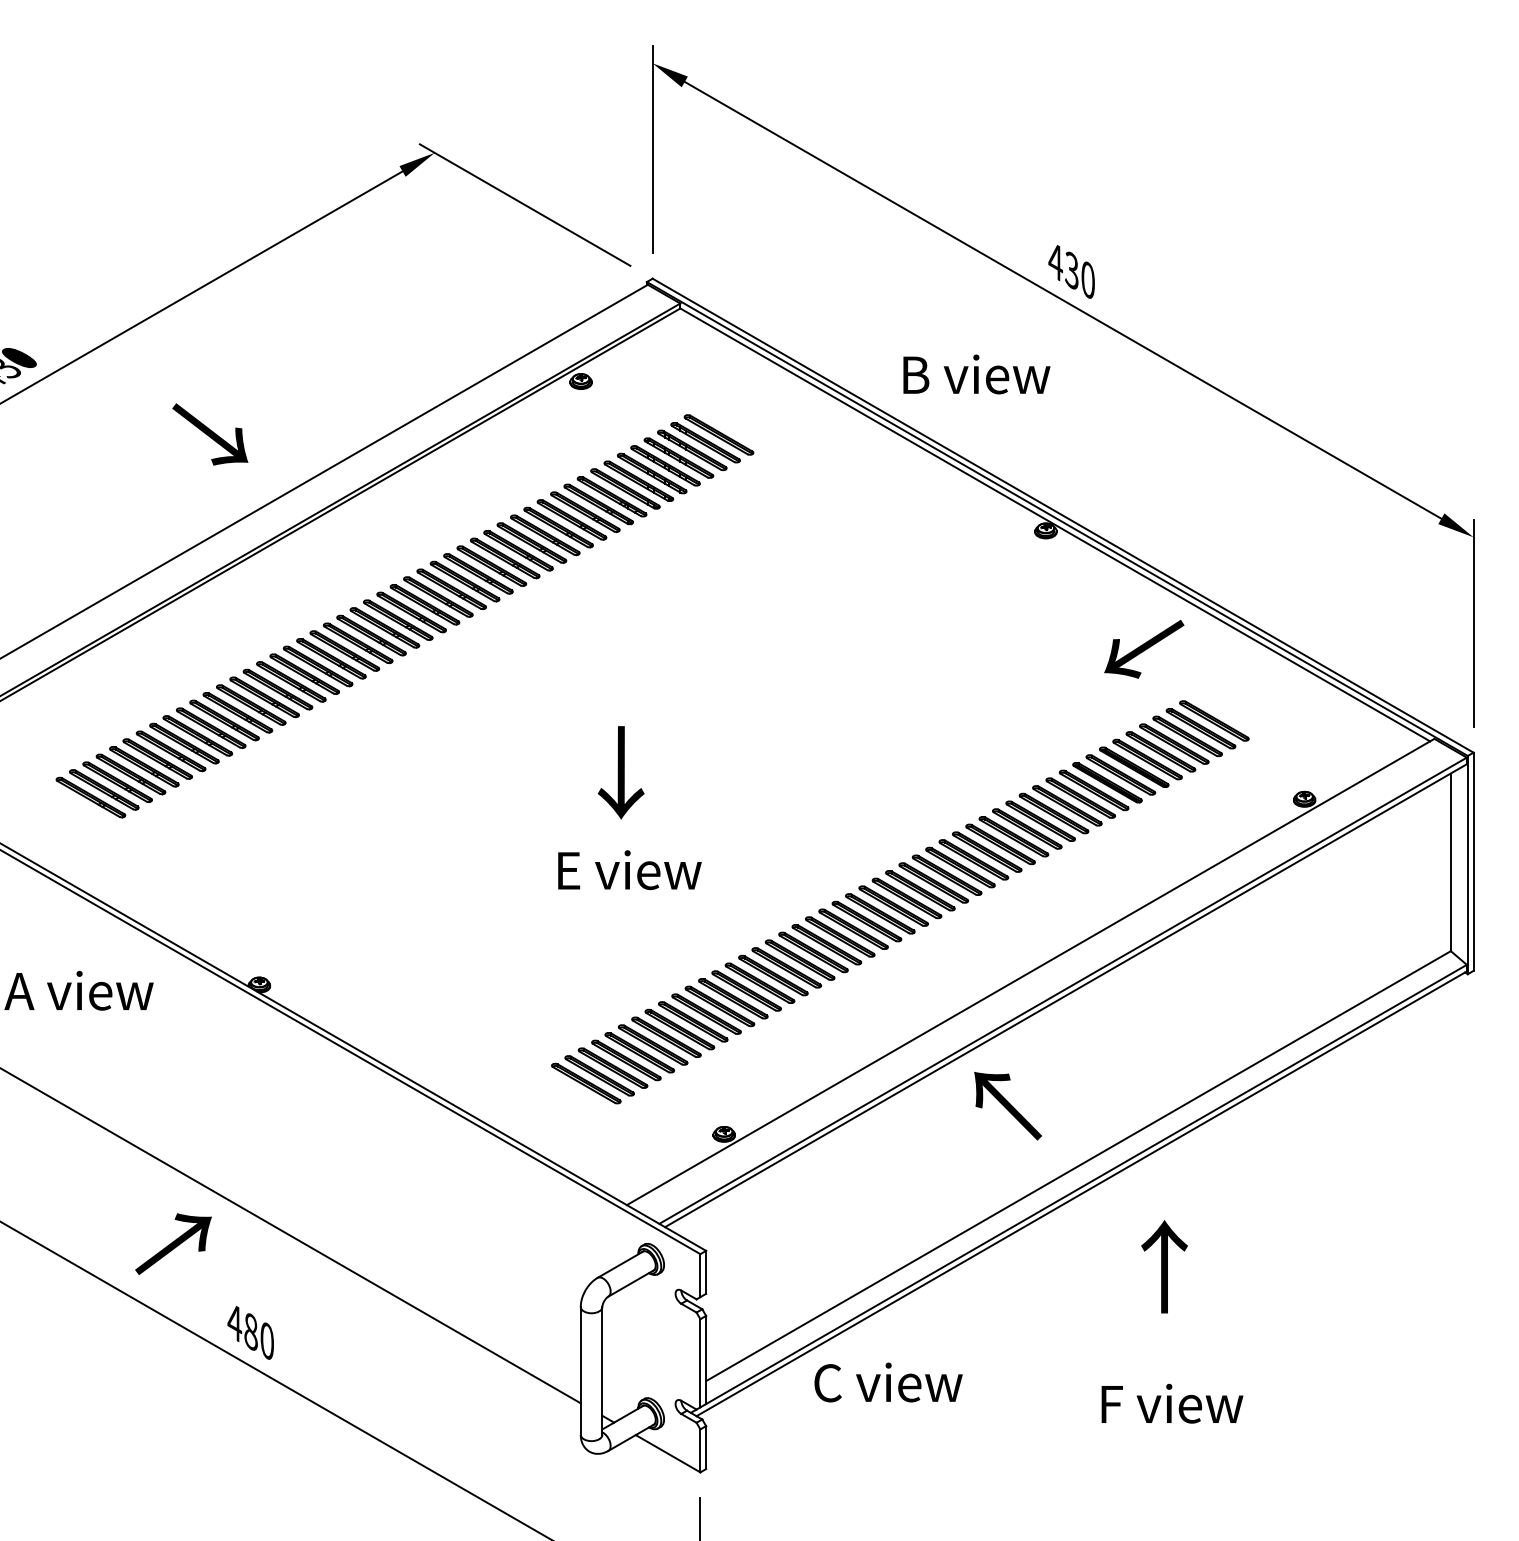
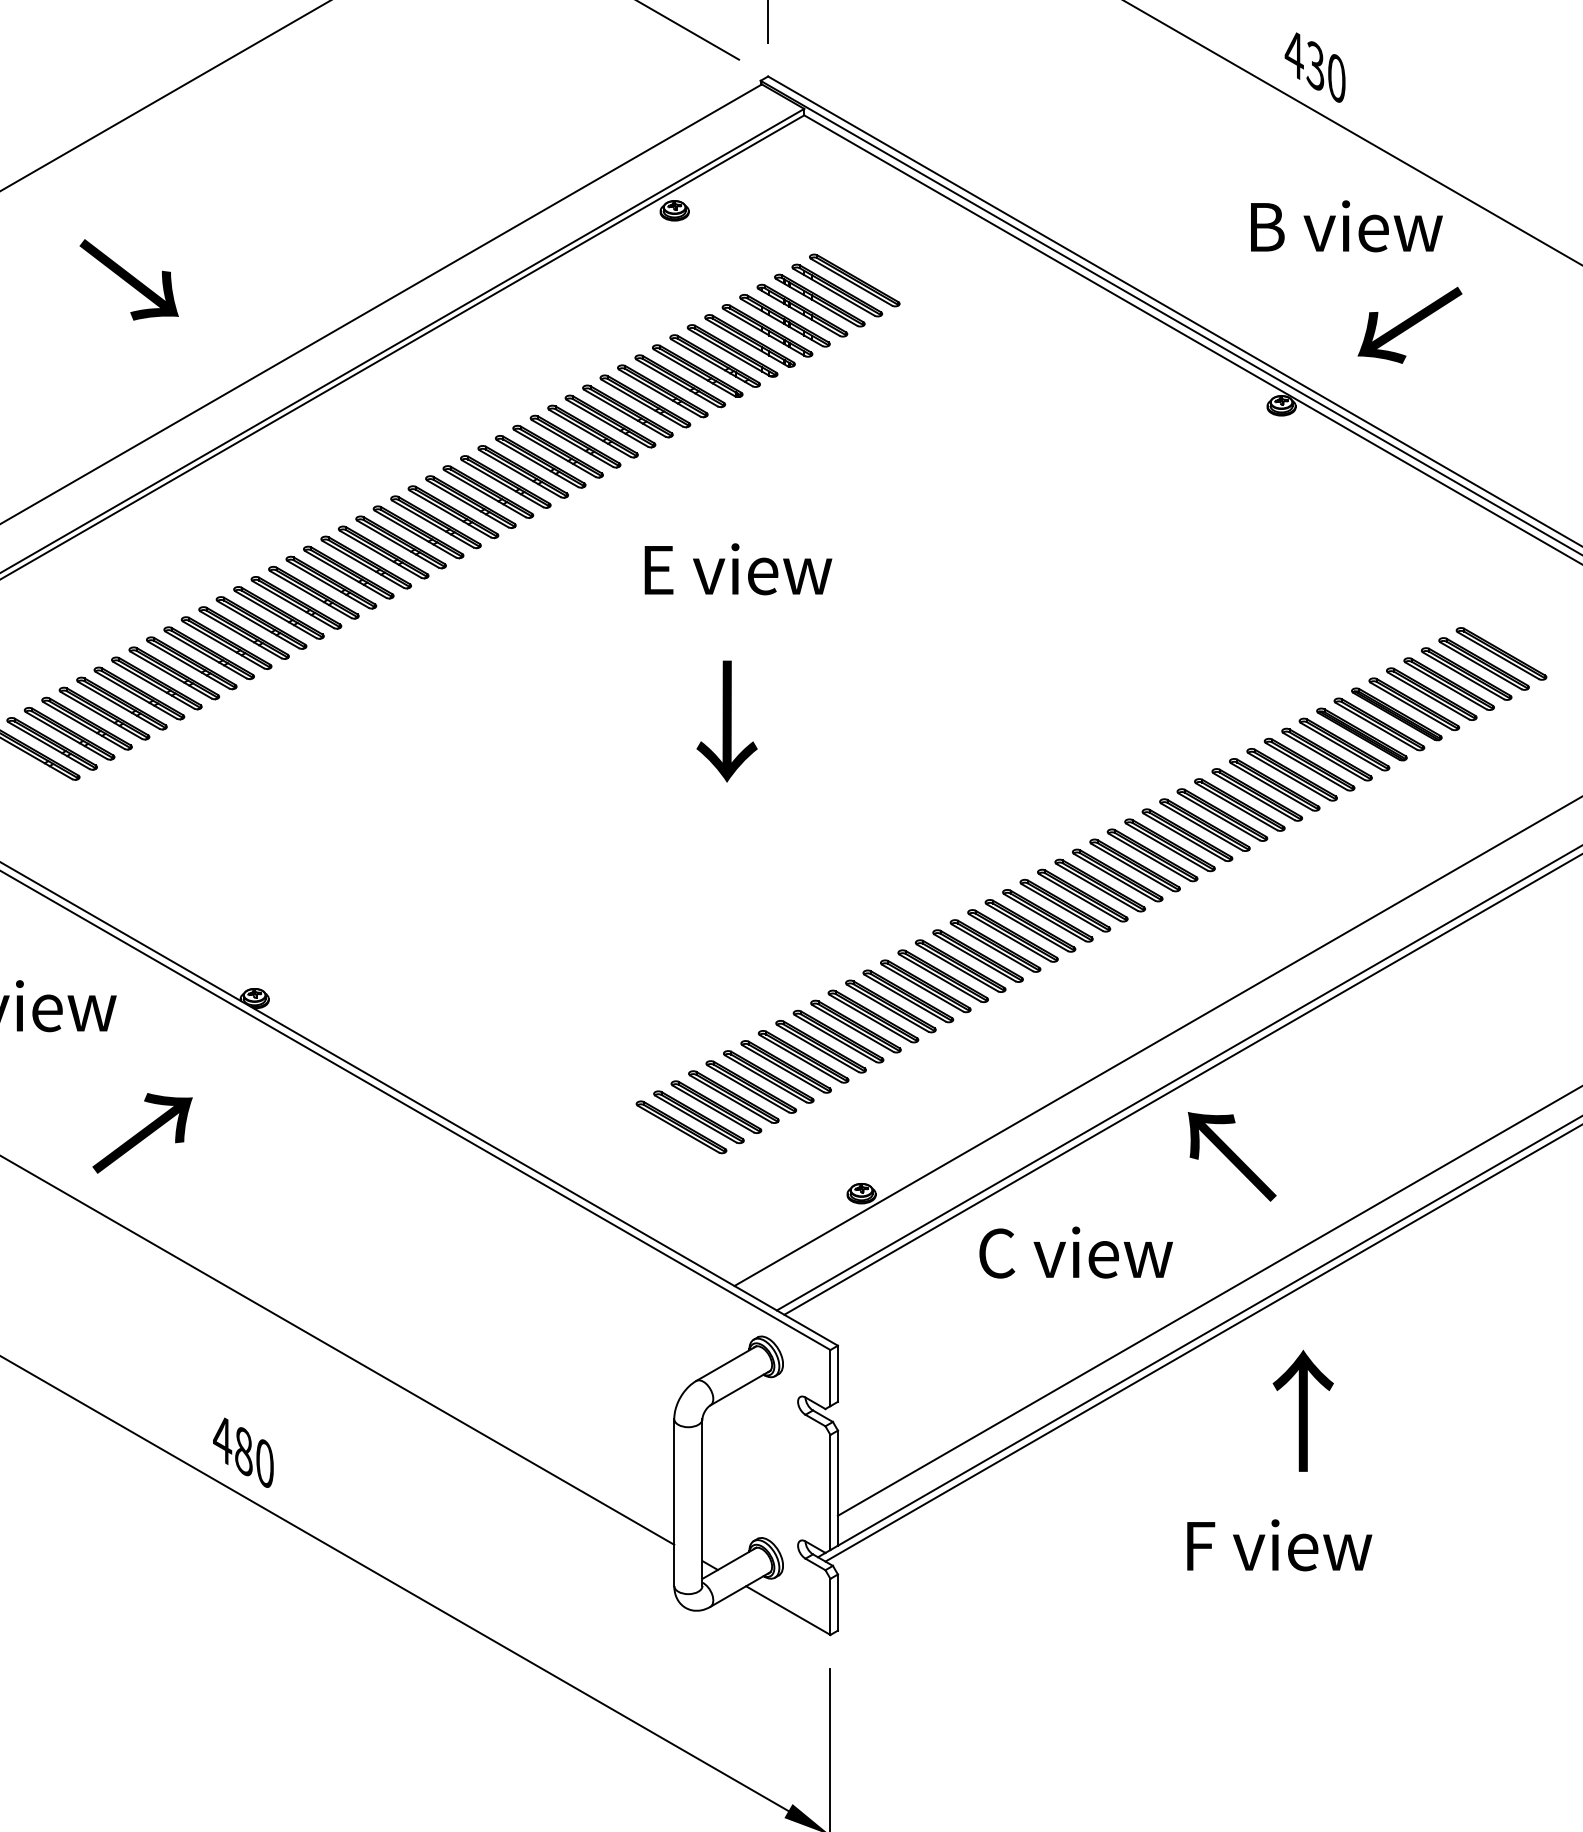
text: (976, 374) -> (1346, 226), moved
text: (210, 434) -> (129, 279), moved
text: (1144, 649) -> (1410, 325), moved
text: (629, 870) -> (737, 569), moved
text: (173, 1243) -> (142, 1132), moved
text: (1164, 1266) -> (1303, 1410), moved
text: (888, 1382) -> (1076, 1252), moved
text: (1172, 1403) -> (1279, 1545), moved

